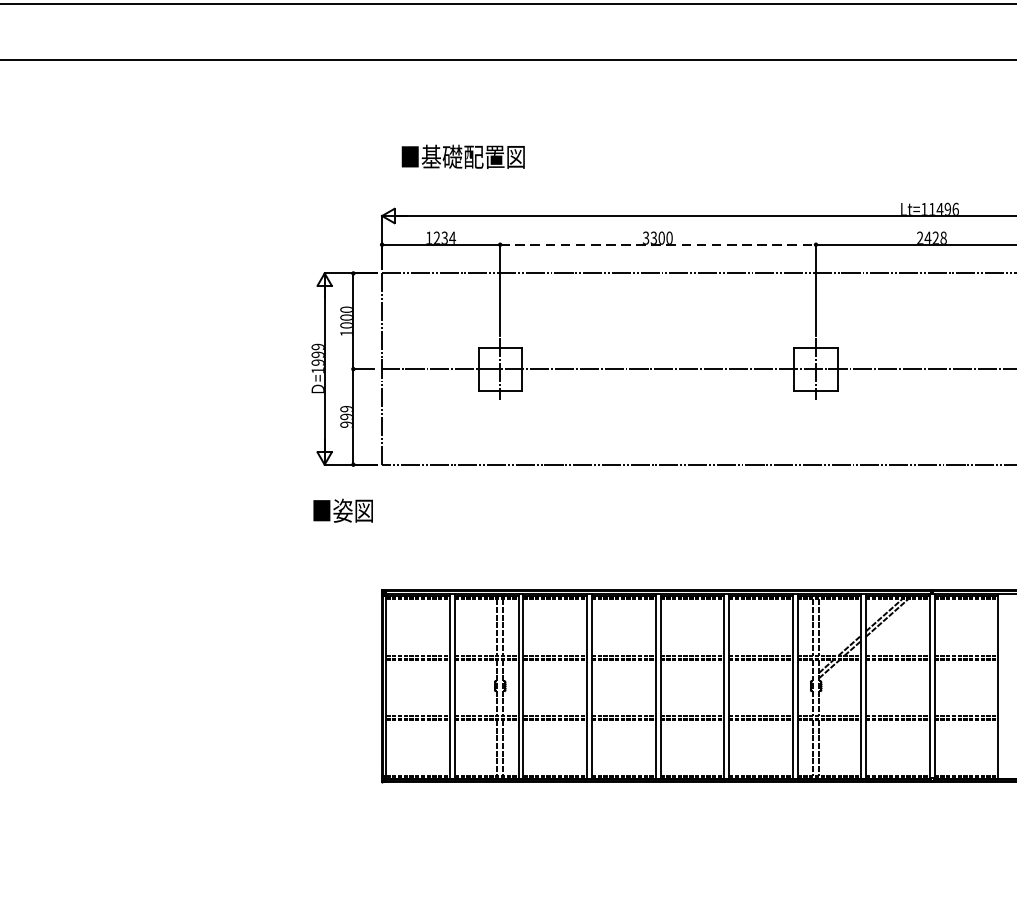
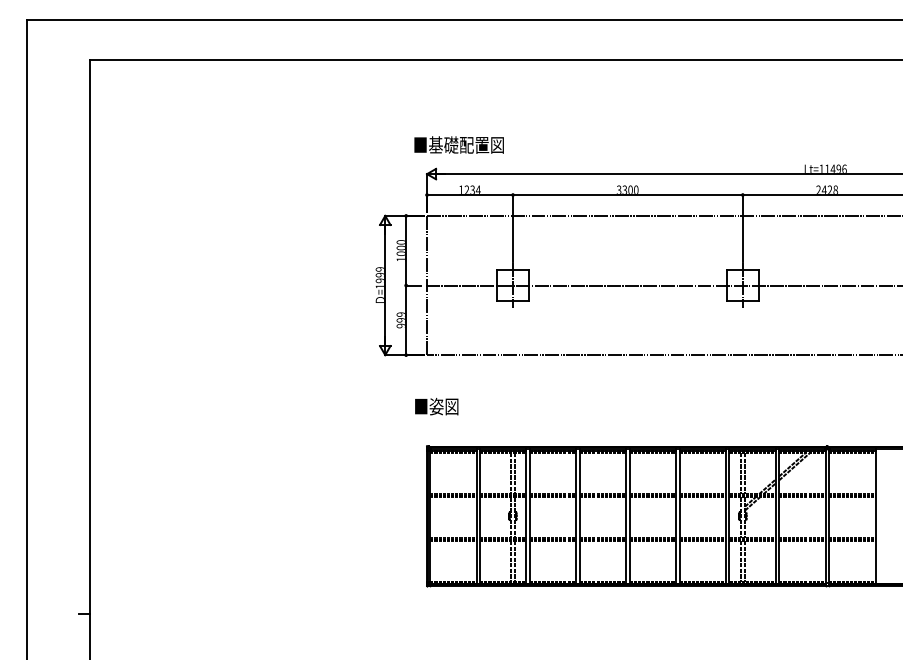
text: (462, 156) -> (458, 144), moved
line: (657, 245) -> (627, 195), dashed -> solid
text: (342, 510) -> (436, 406), moved

